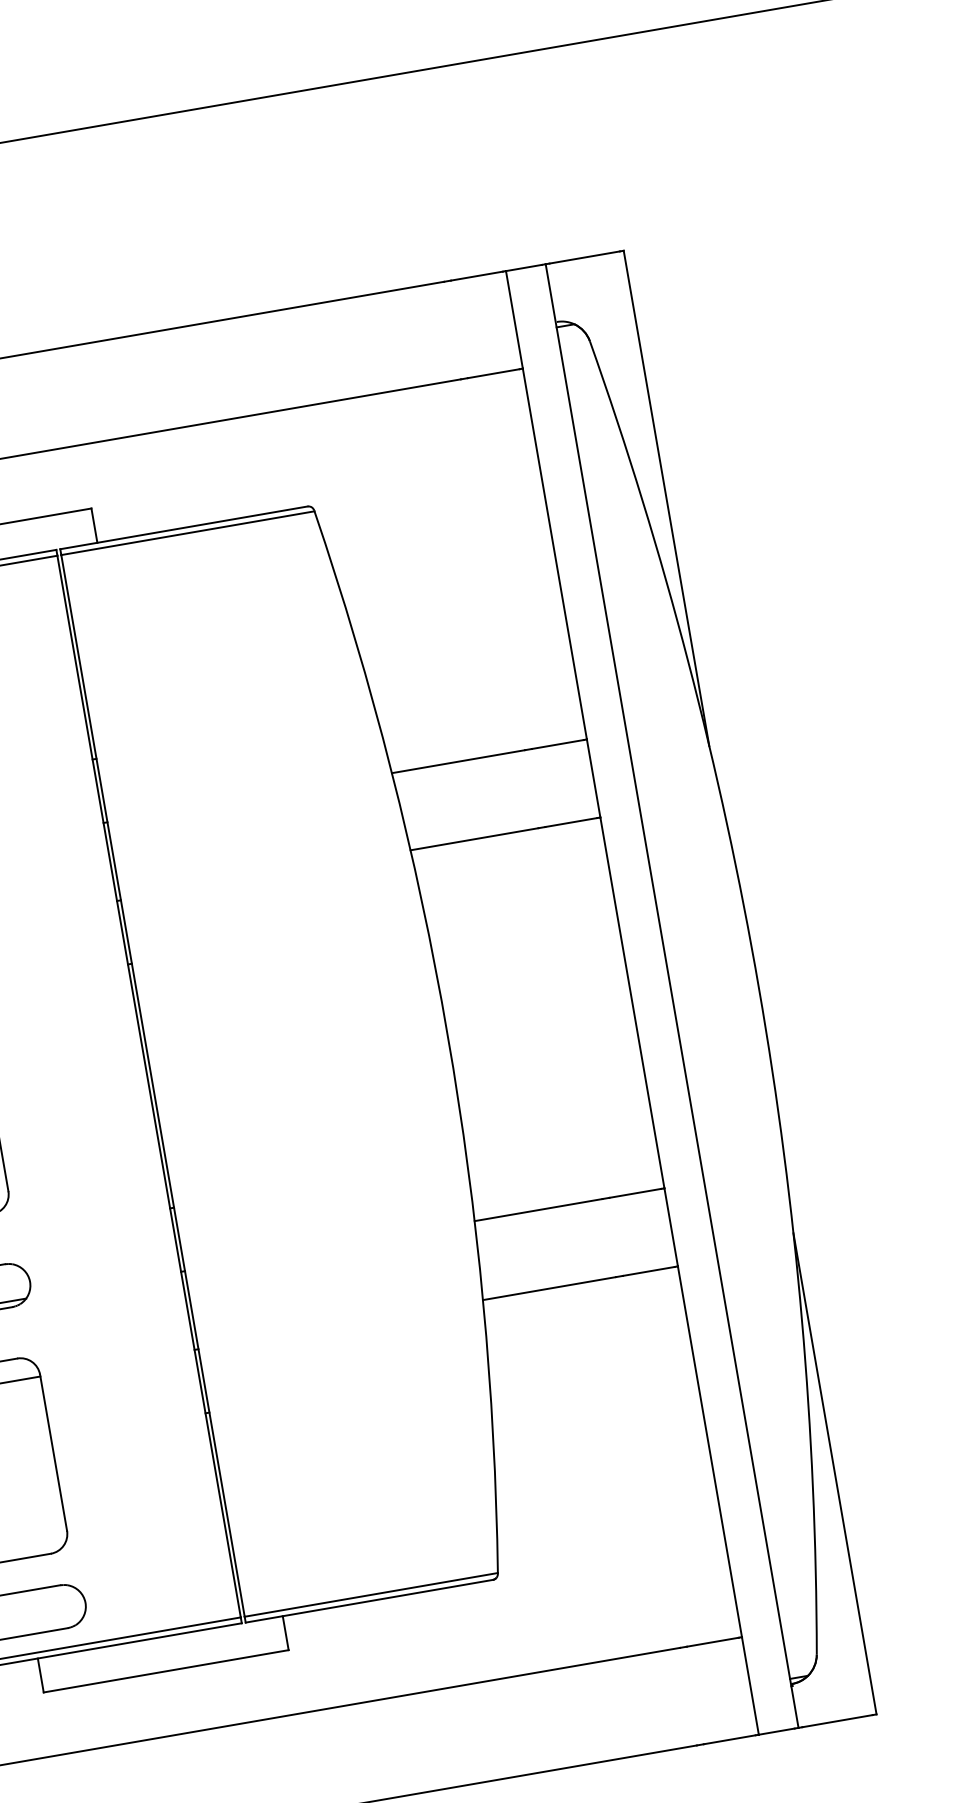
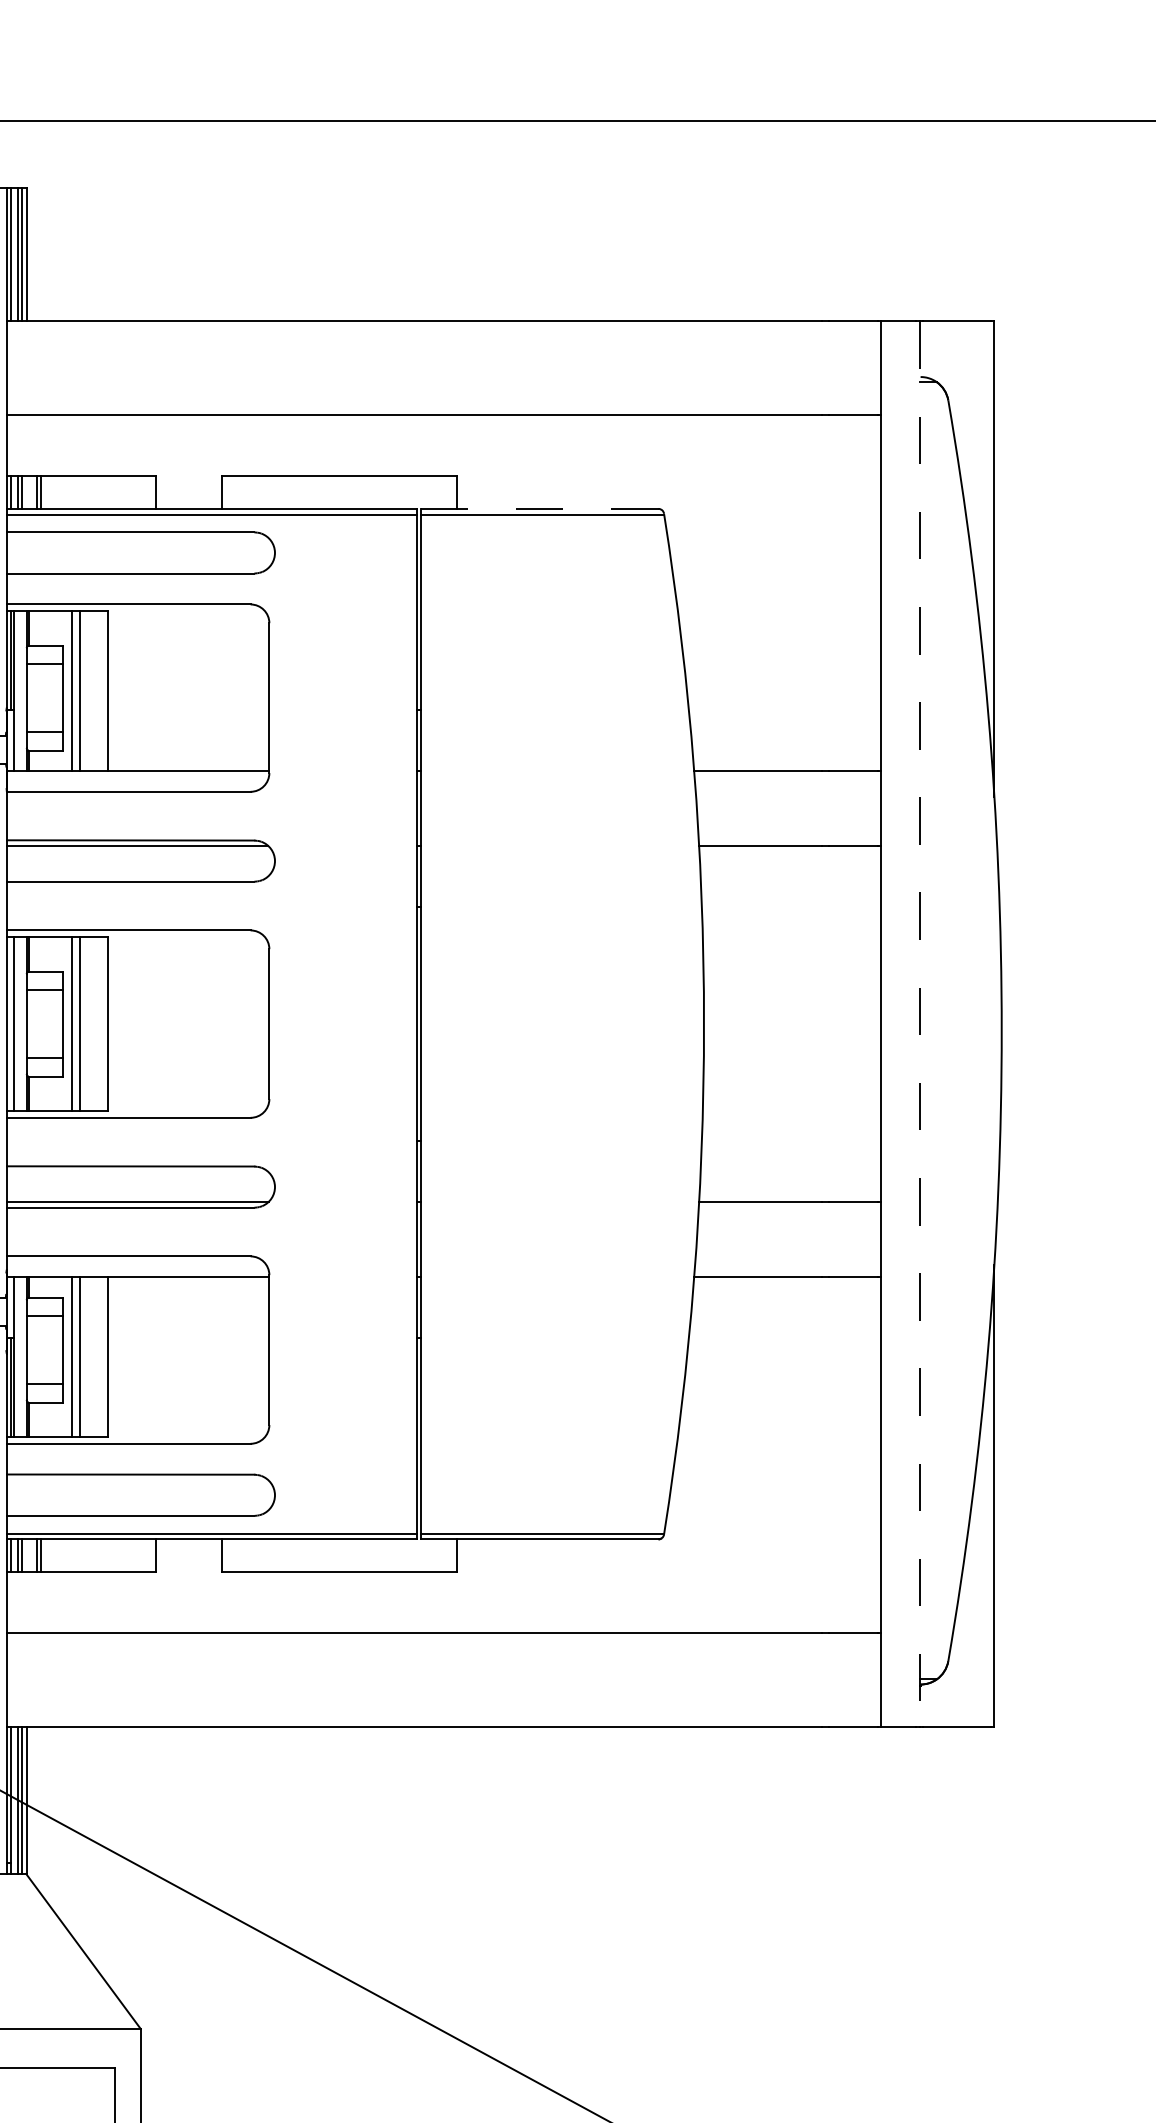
line: (183, 527) -> (539, 508), solid -> dashed
line: (672, 995) -> (919, 1023), solid -> dashed

